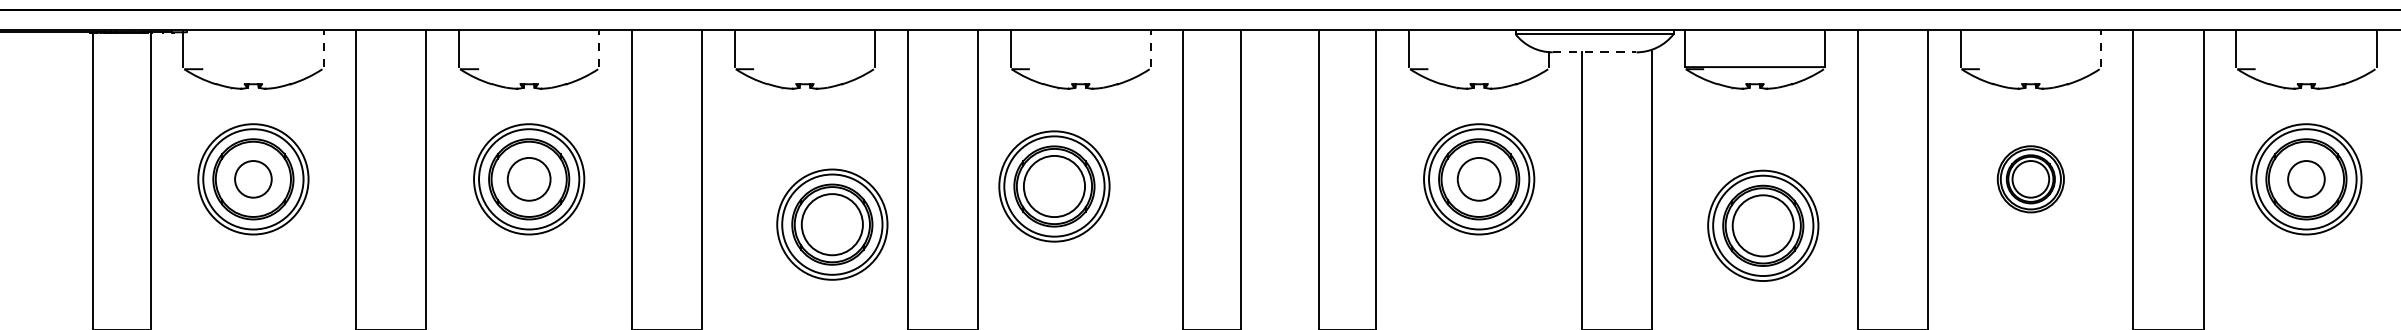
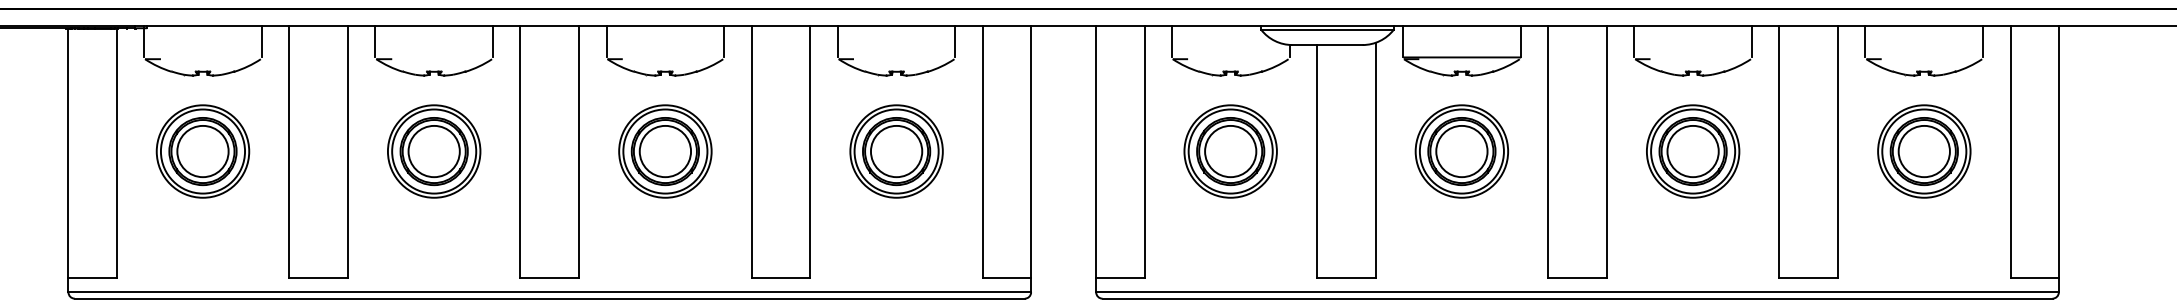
line: (323, 48) -> (261, 41), dashed -> solid
line: (599, 48) -> (493, 41), dashed -> solid
line: (1150, 48) -> (955, 41), dashed -> solid
line: (2100, 48) -> (1751, 41), dashed -> solid
line: (1594, 52) -> (1327, 45), dashed -> solid
circle: (252, 179) -> (202, 151), size x1.67
circle: (528, 179) -> (433, 151), size x1.43
circle: (1478, 179) -> (1230, 151), size x1.43
part: (2031, 179) -> (1693, 151), size x1.67
circle: (2305, 179) -> (1923, 151), size x1.67
part: (1054, 186) -> (896, 151), moved
part: (832, 224) -> (665, 151), moved
part: (1762, 225) -> (1461, 151), moved

